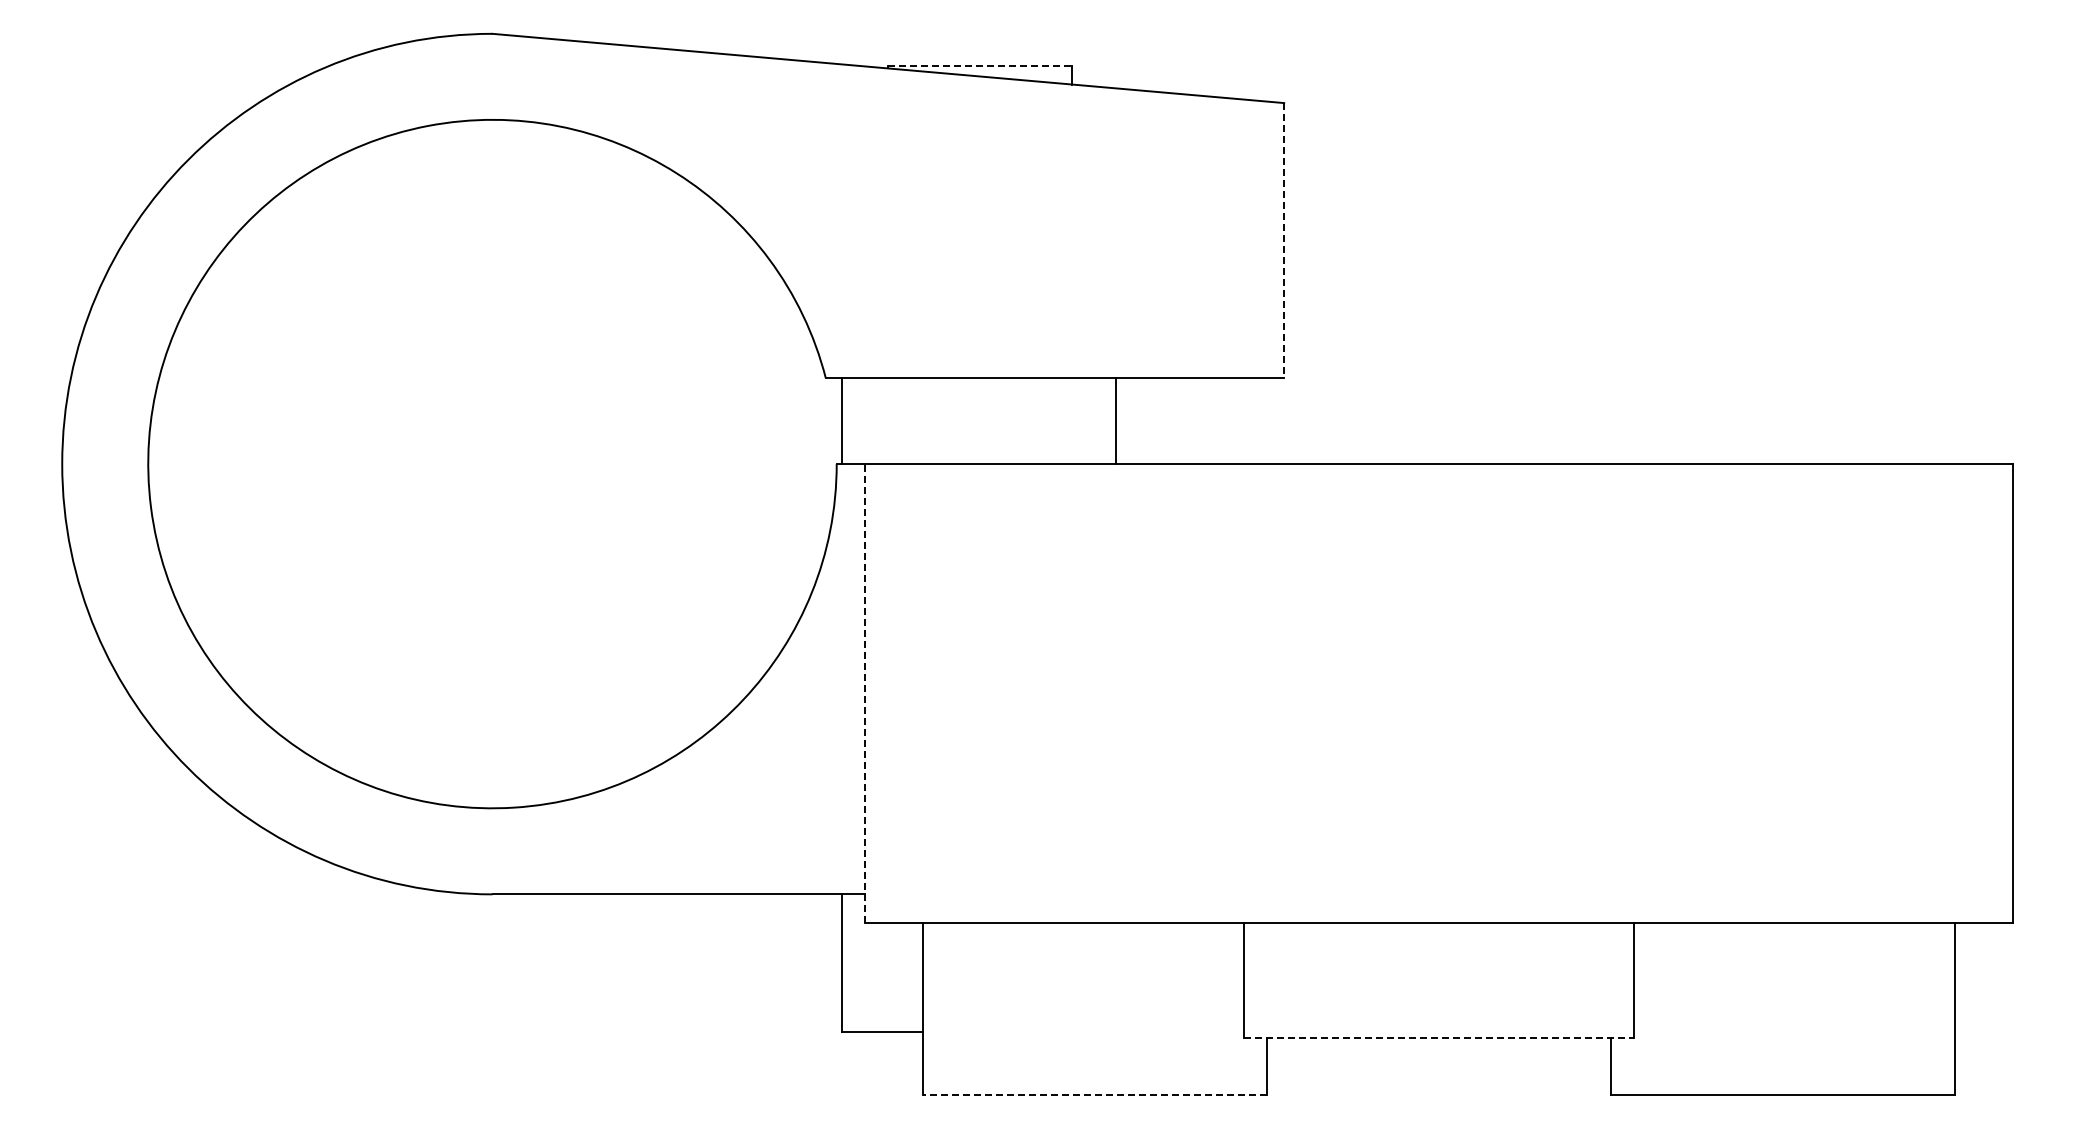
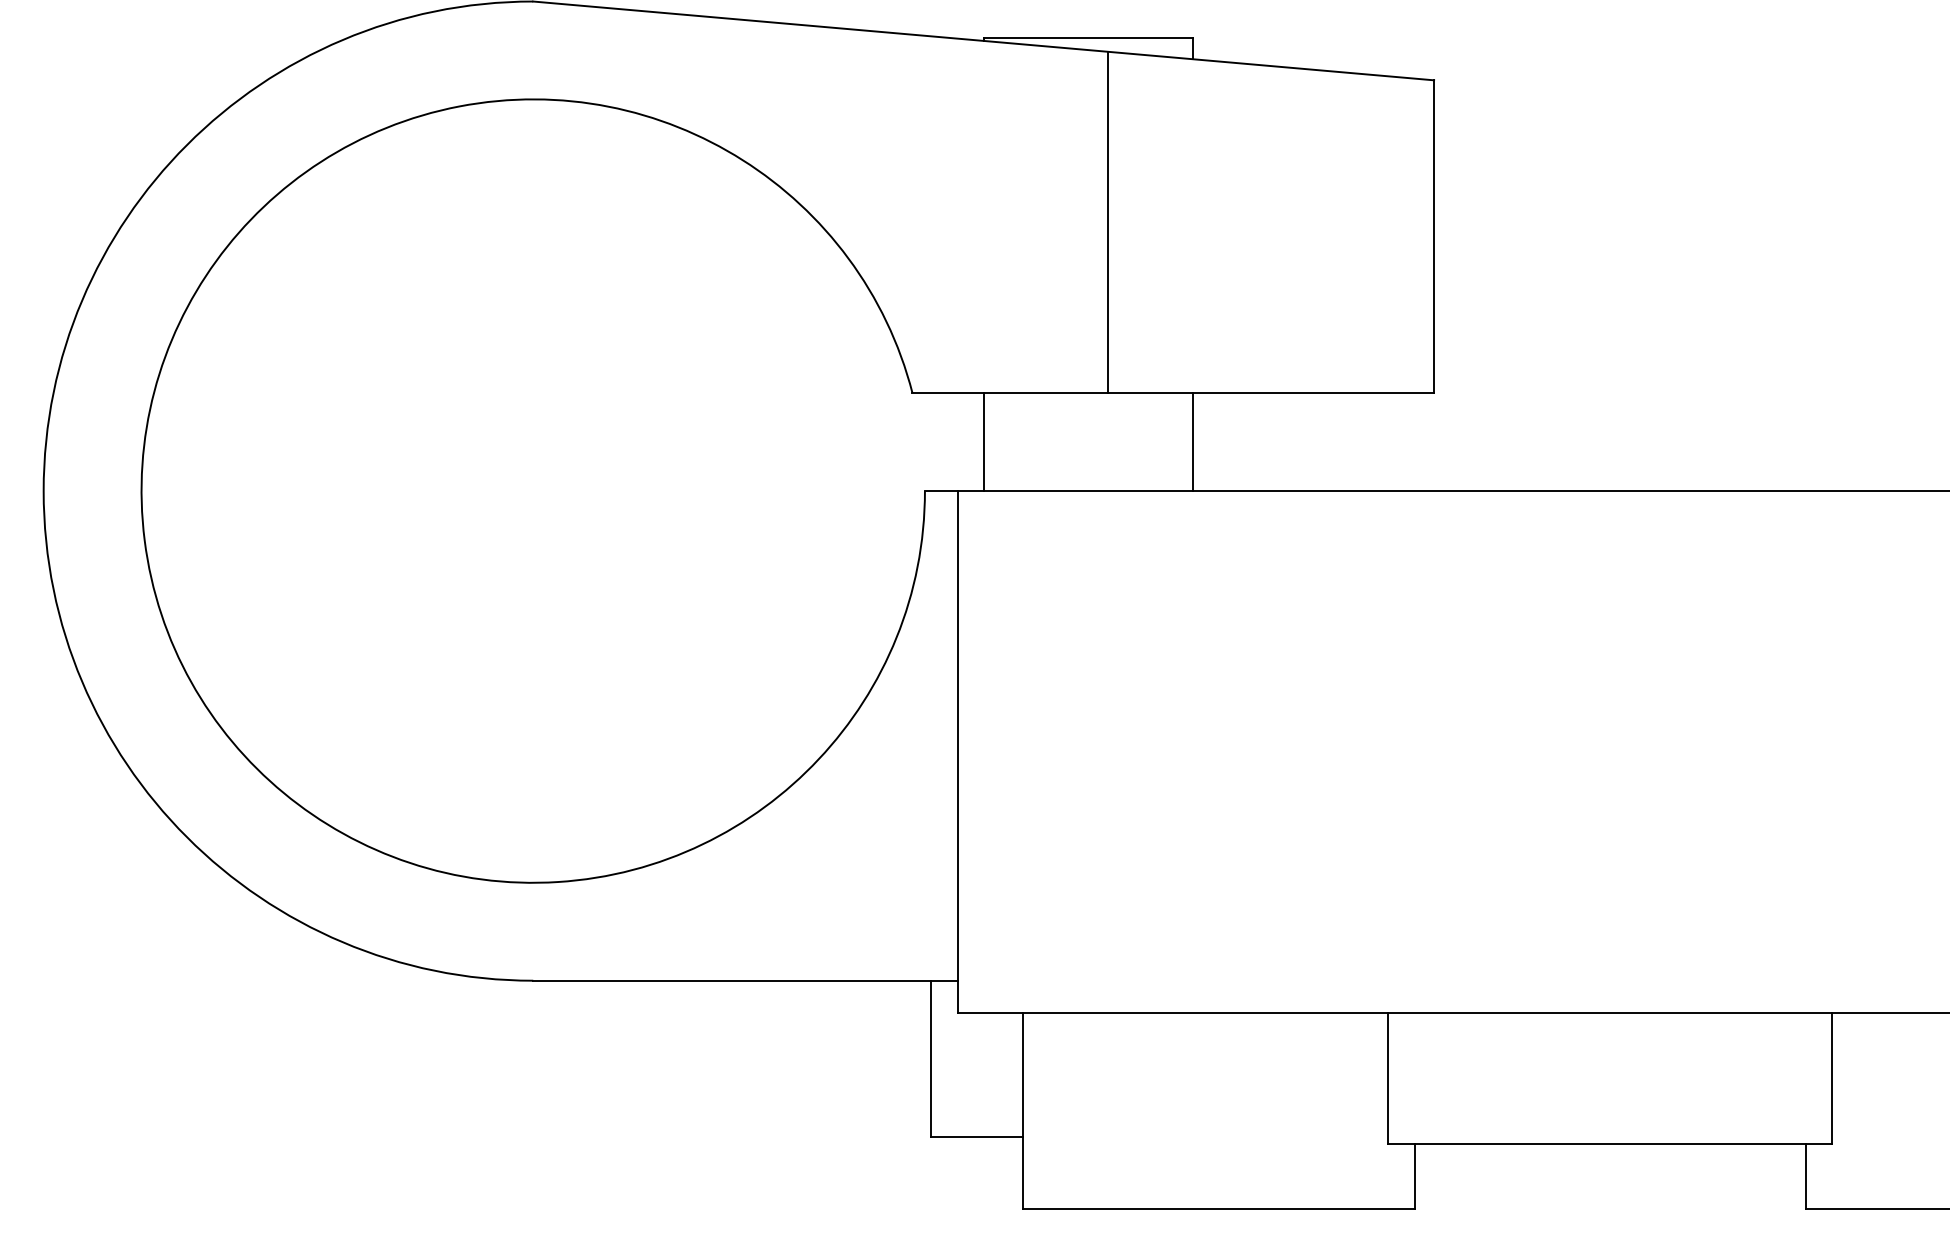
line: (980, 65) -> (1088, 37), dashed -> solid
line: (997, 228) -> (1107, 223), added
line: (1284, 241) -> (1434, 237), dashed -> solid
line: (842, 421) -> (983, 442), moved
line: (1115, 421) -> (1192, 442), moved
line: (865, 693) -> (957, 752), dashed -> solid
line: (1439, 1037) -> (1610, 1143), dashed -> solid
line: (1094, 1095) -> (1218, 1209), dashed -> solid

